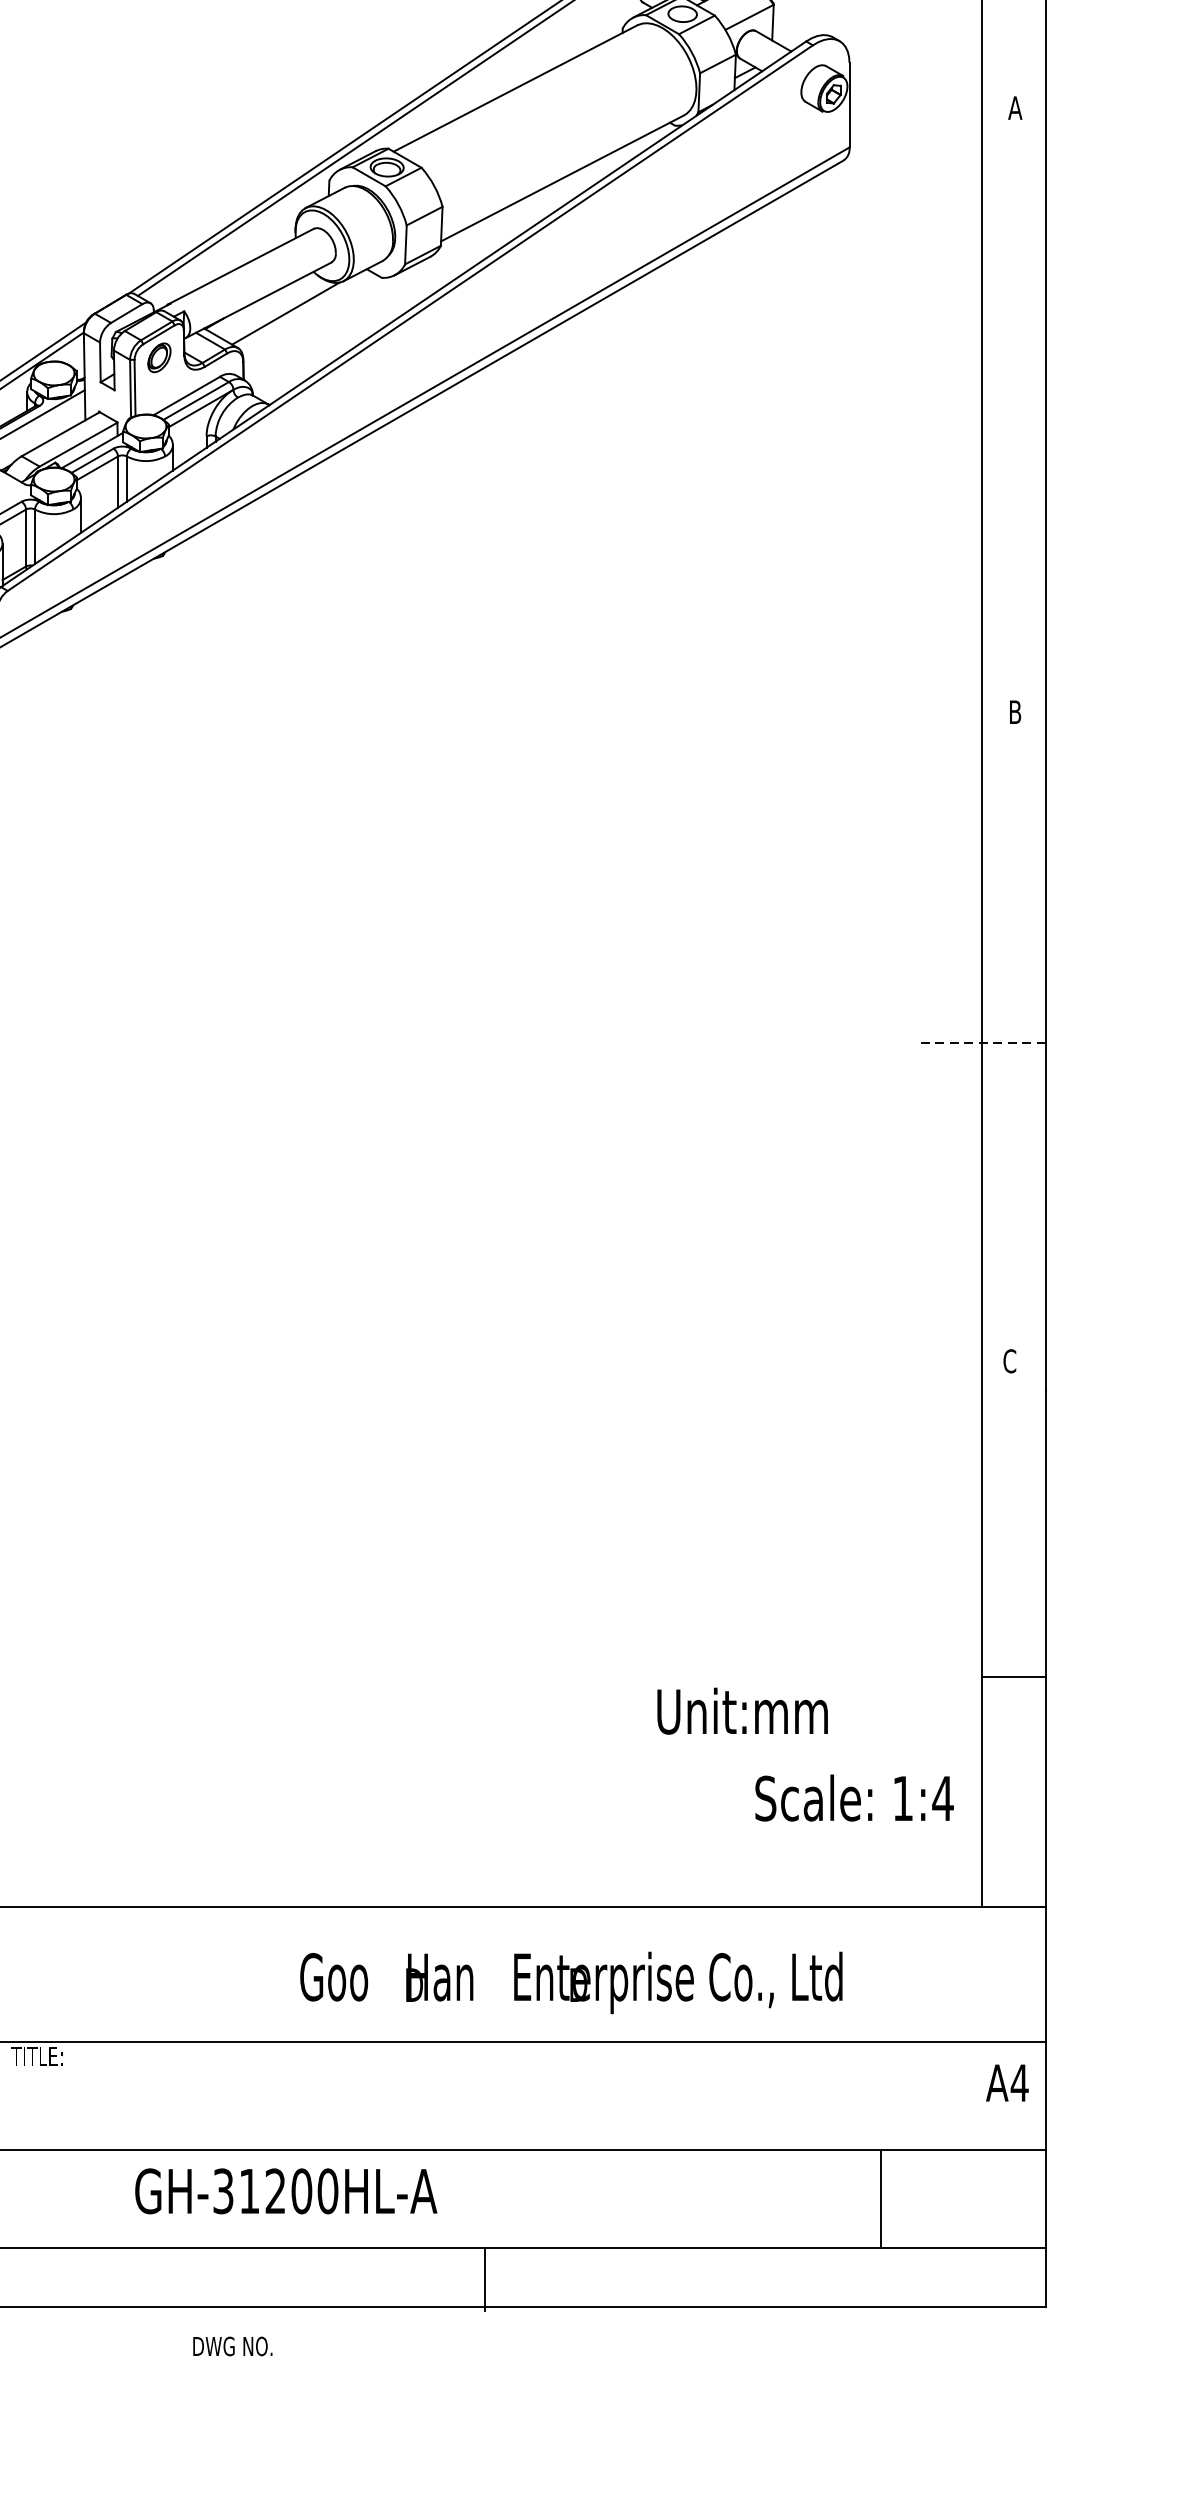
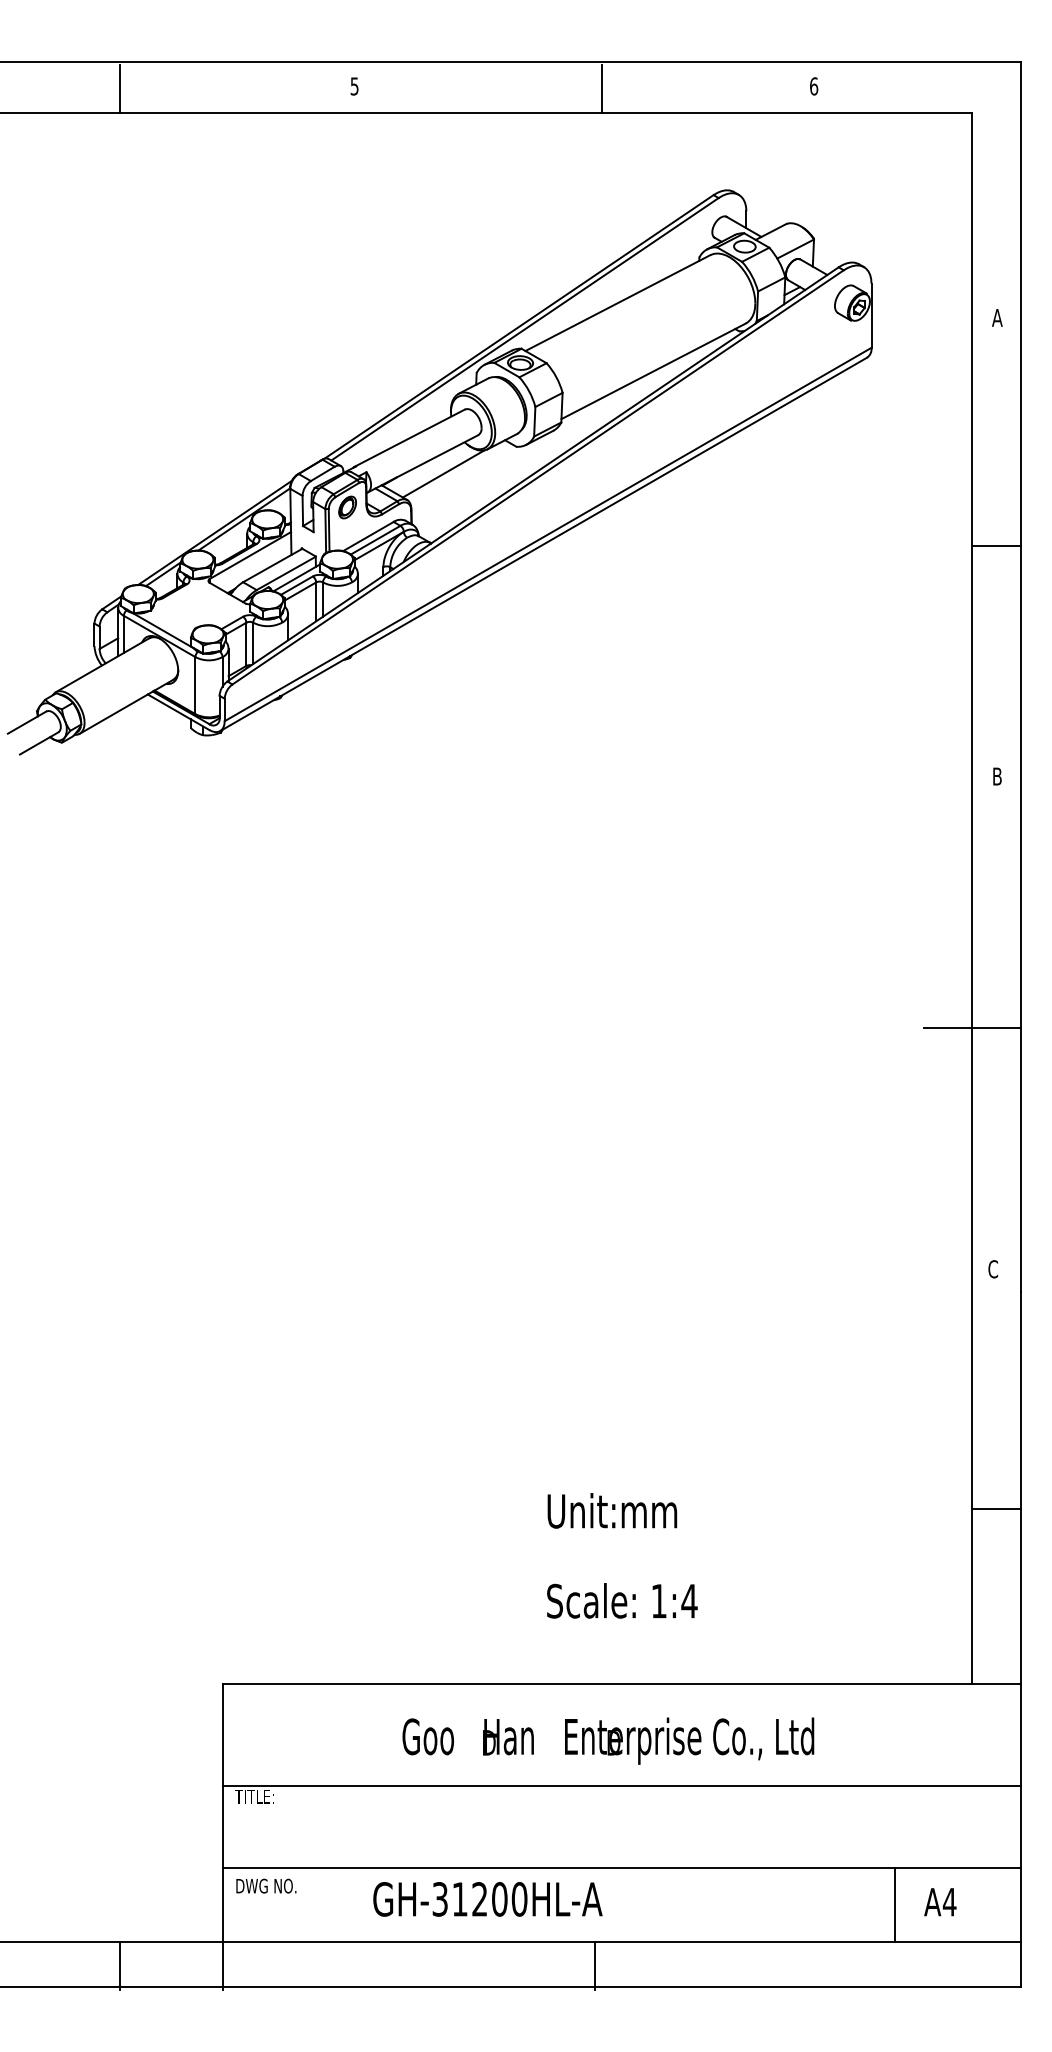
line: (1014, 409) -> (996, 546), added
line: (981, 1042) -> (971, 1027), dashed -> solid
text: (742, 1710) -> (612, 1510), moved
text: (854, 1797) -> (622, 1600), moved
text: (571, 1982) -> (608, 1740), moved
text: (1007, 2083) -> (940, 1902), moved
text: (285, 2191) -> (487, 1899), moved
text: (232, 2345) -> (266, 1885), moved

